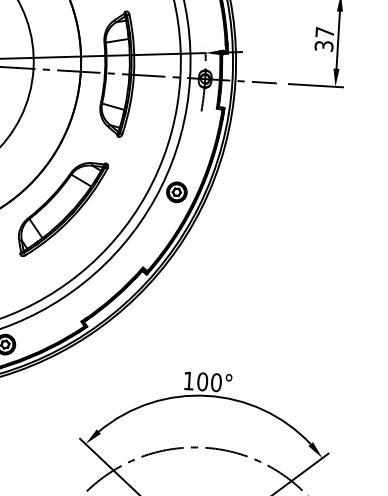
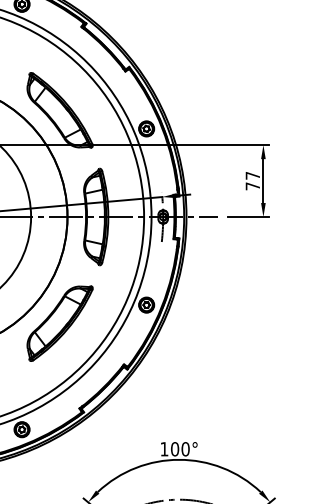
text: (323, 46) -> (252, 186), 37 -> 77

